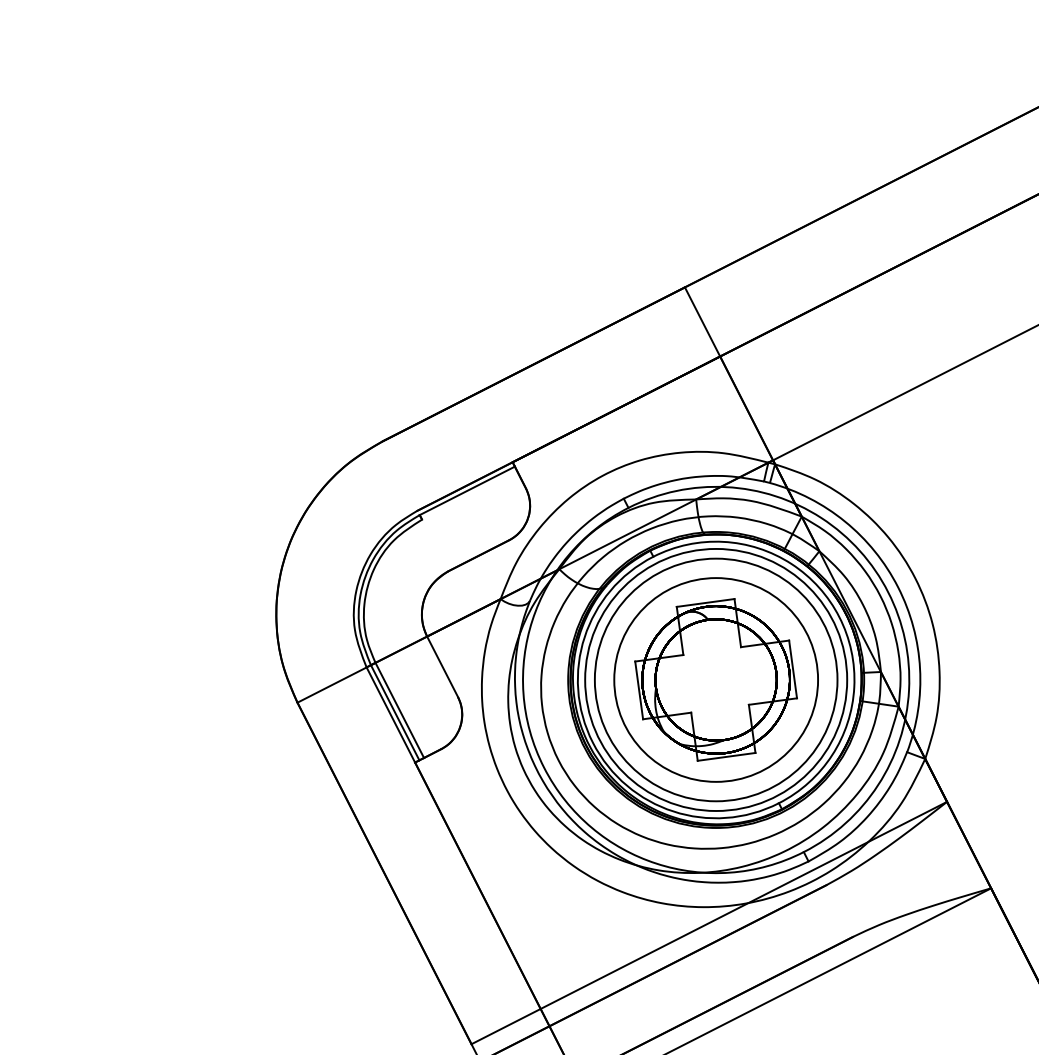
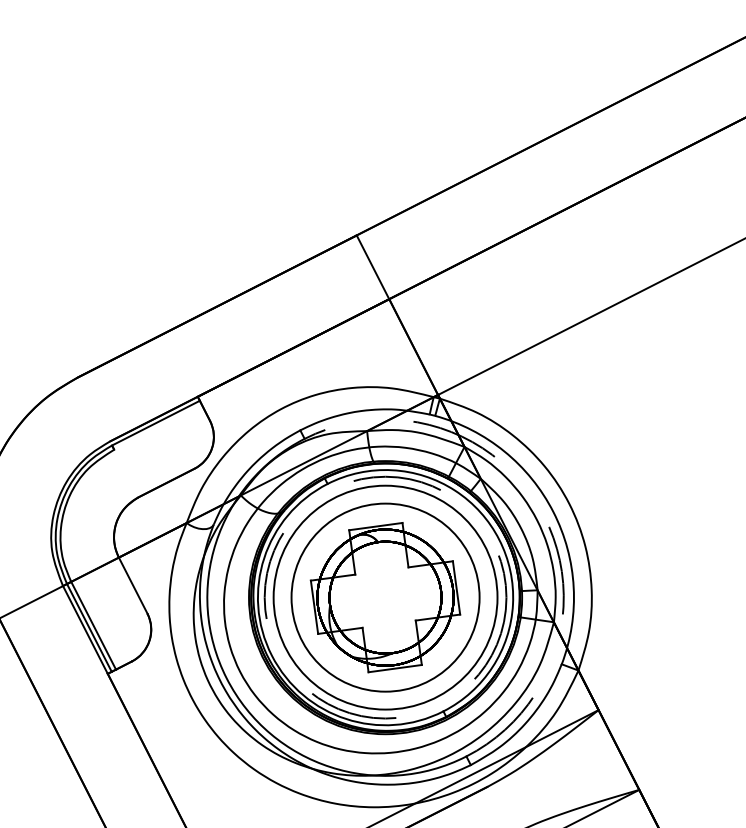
arc: (888, 592) -> (544, 516), solid -> dashed
circle: (716, 679) -> (385, 597), solid -> dashed

